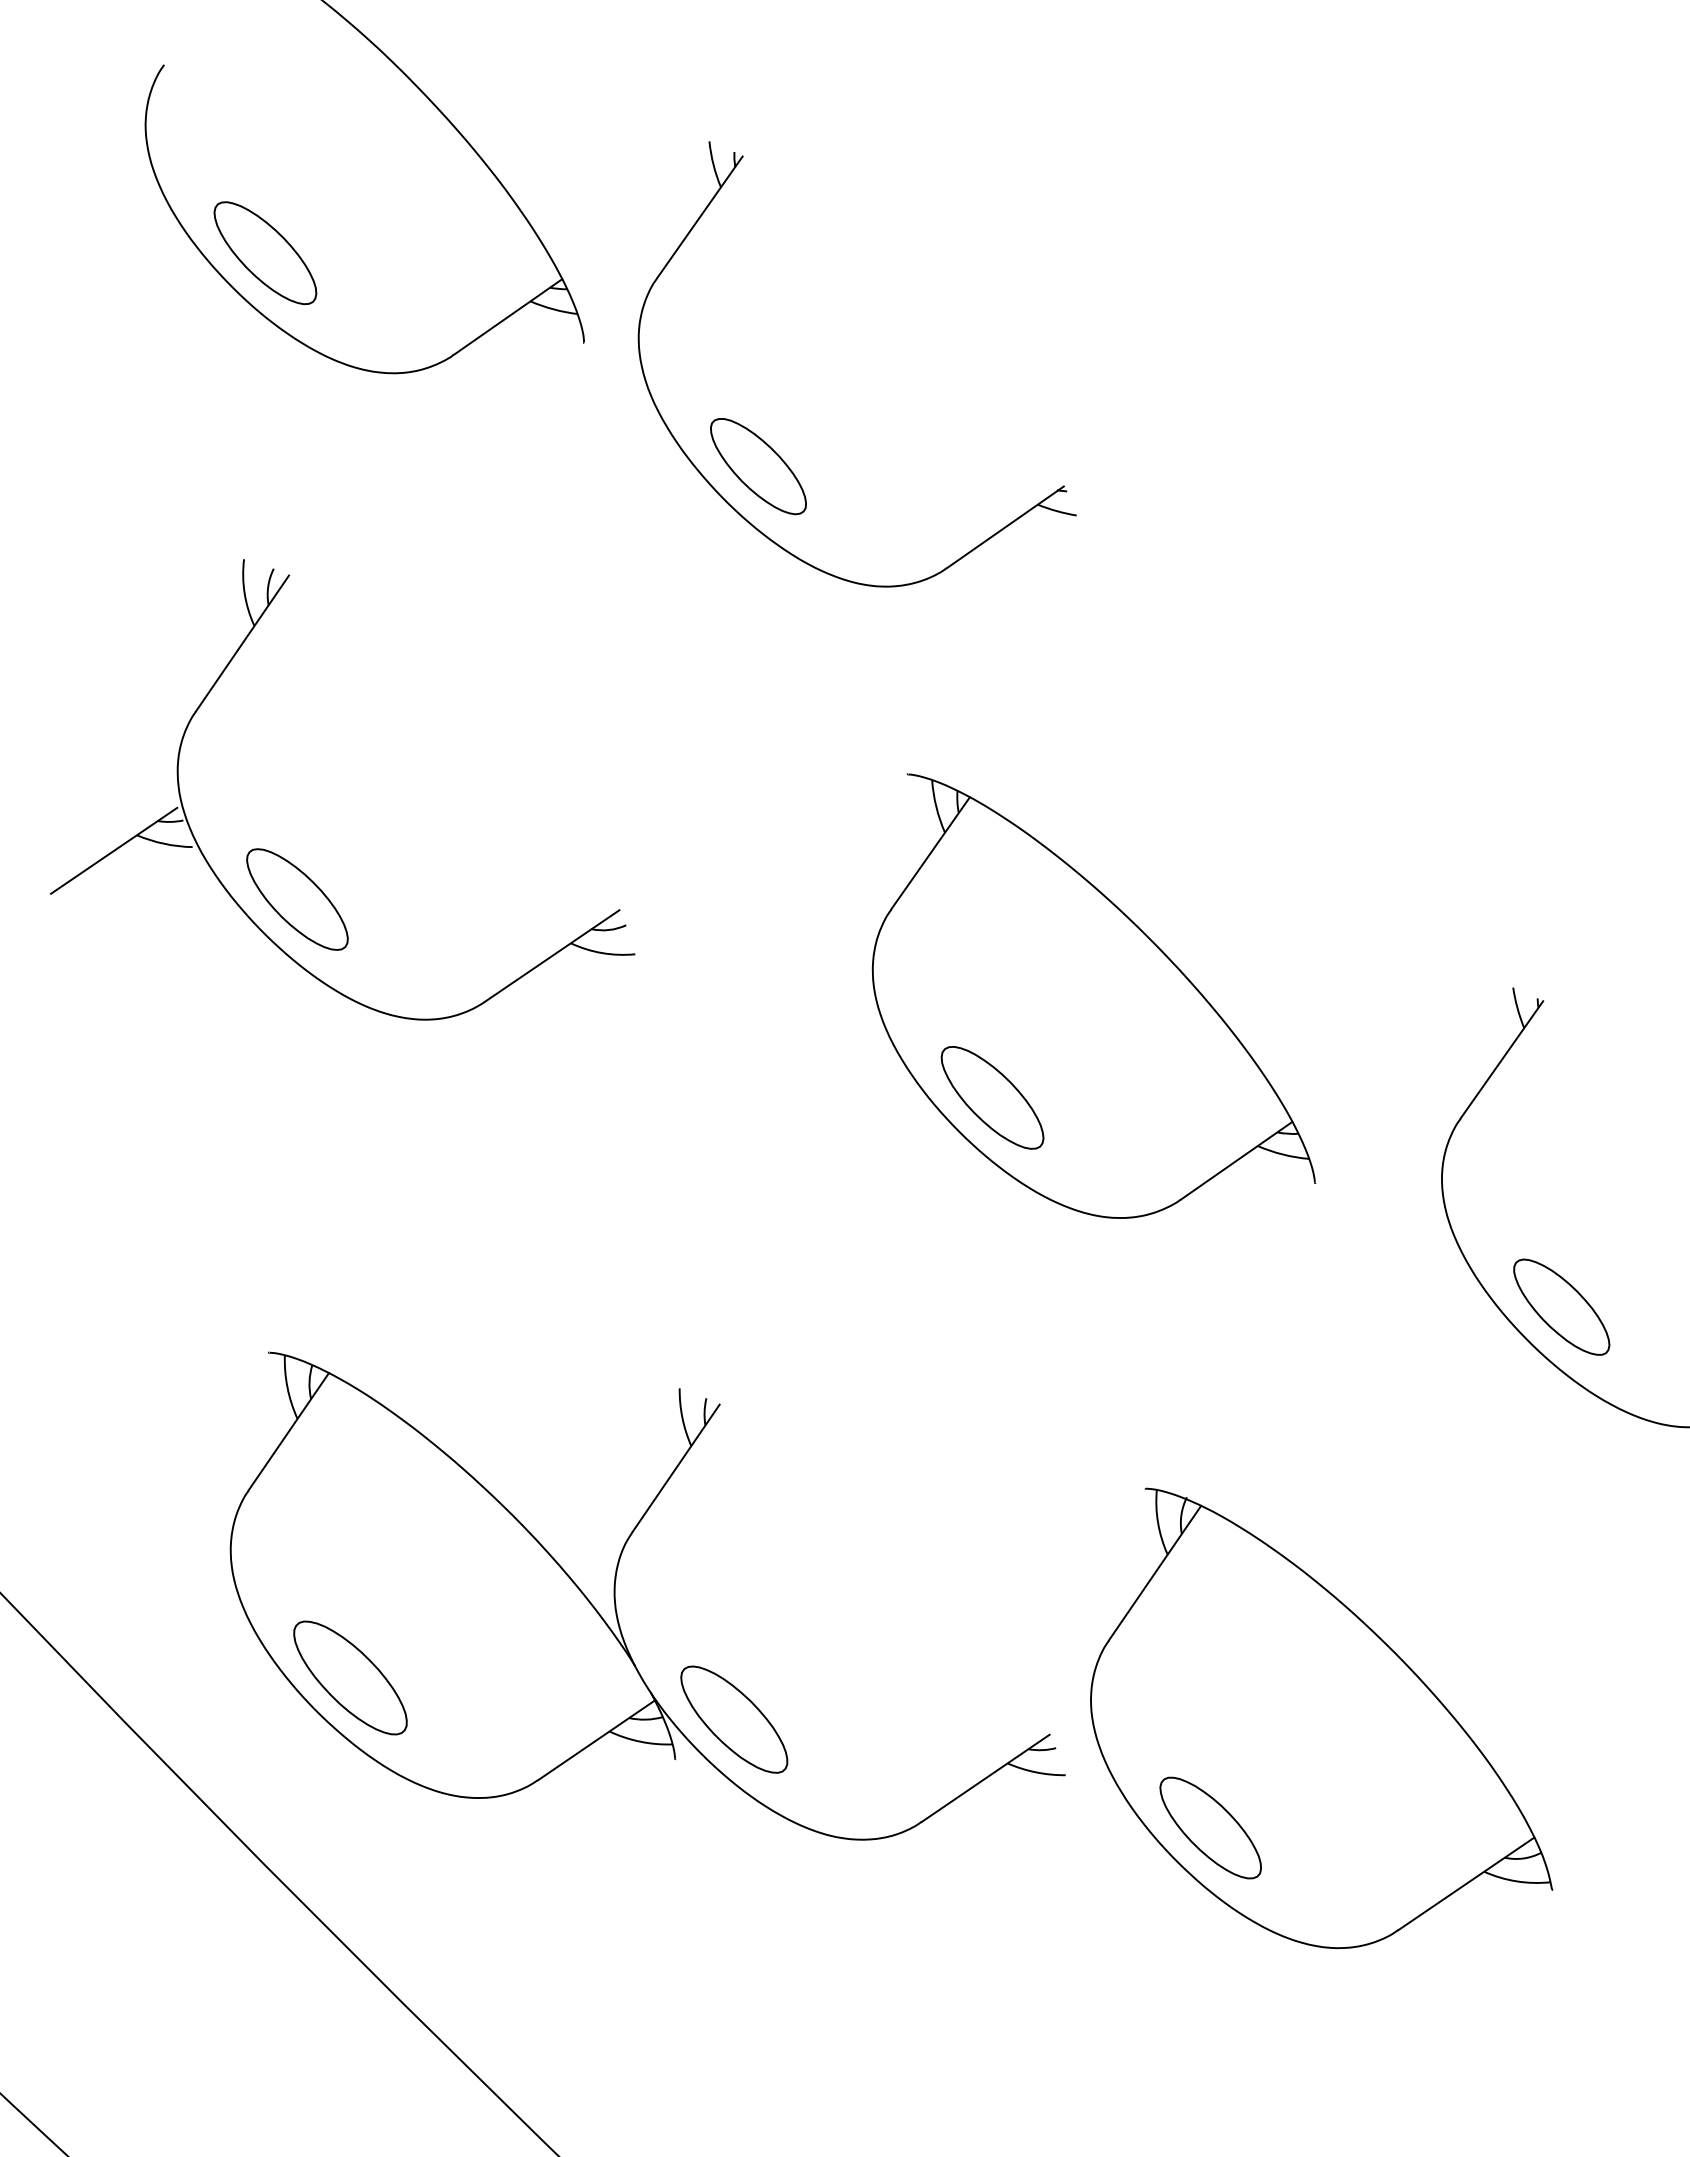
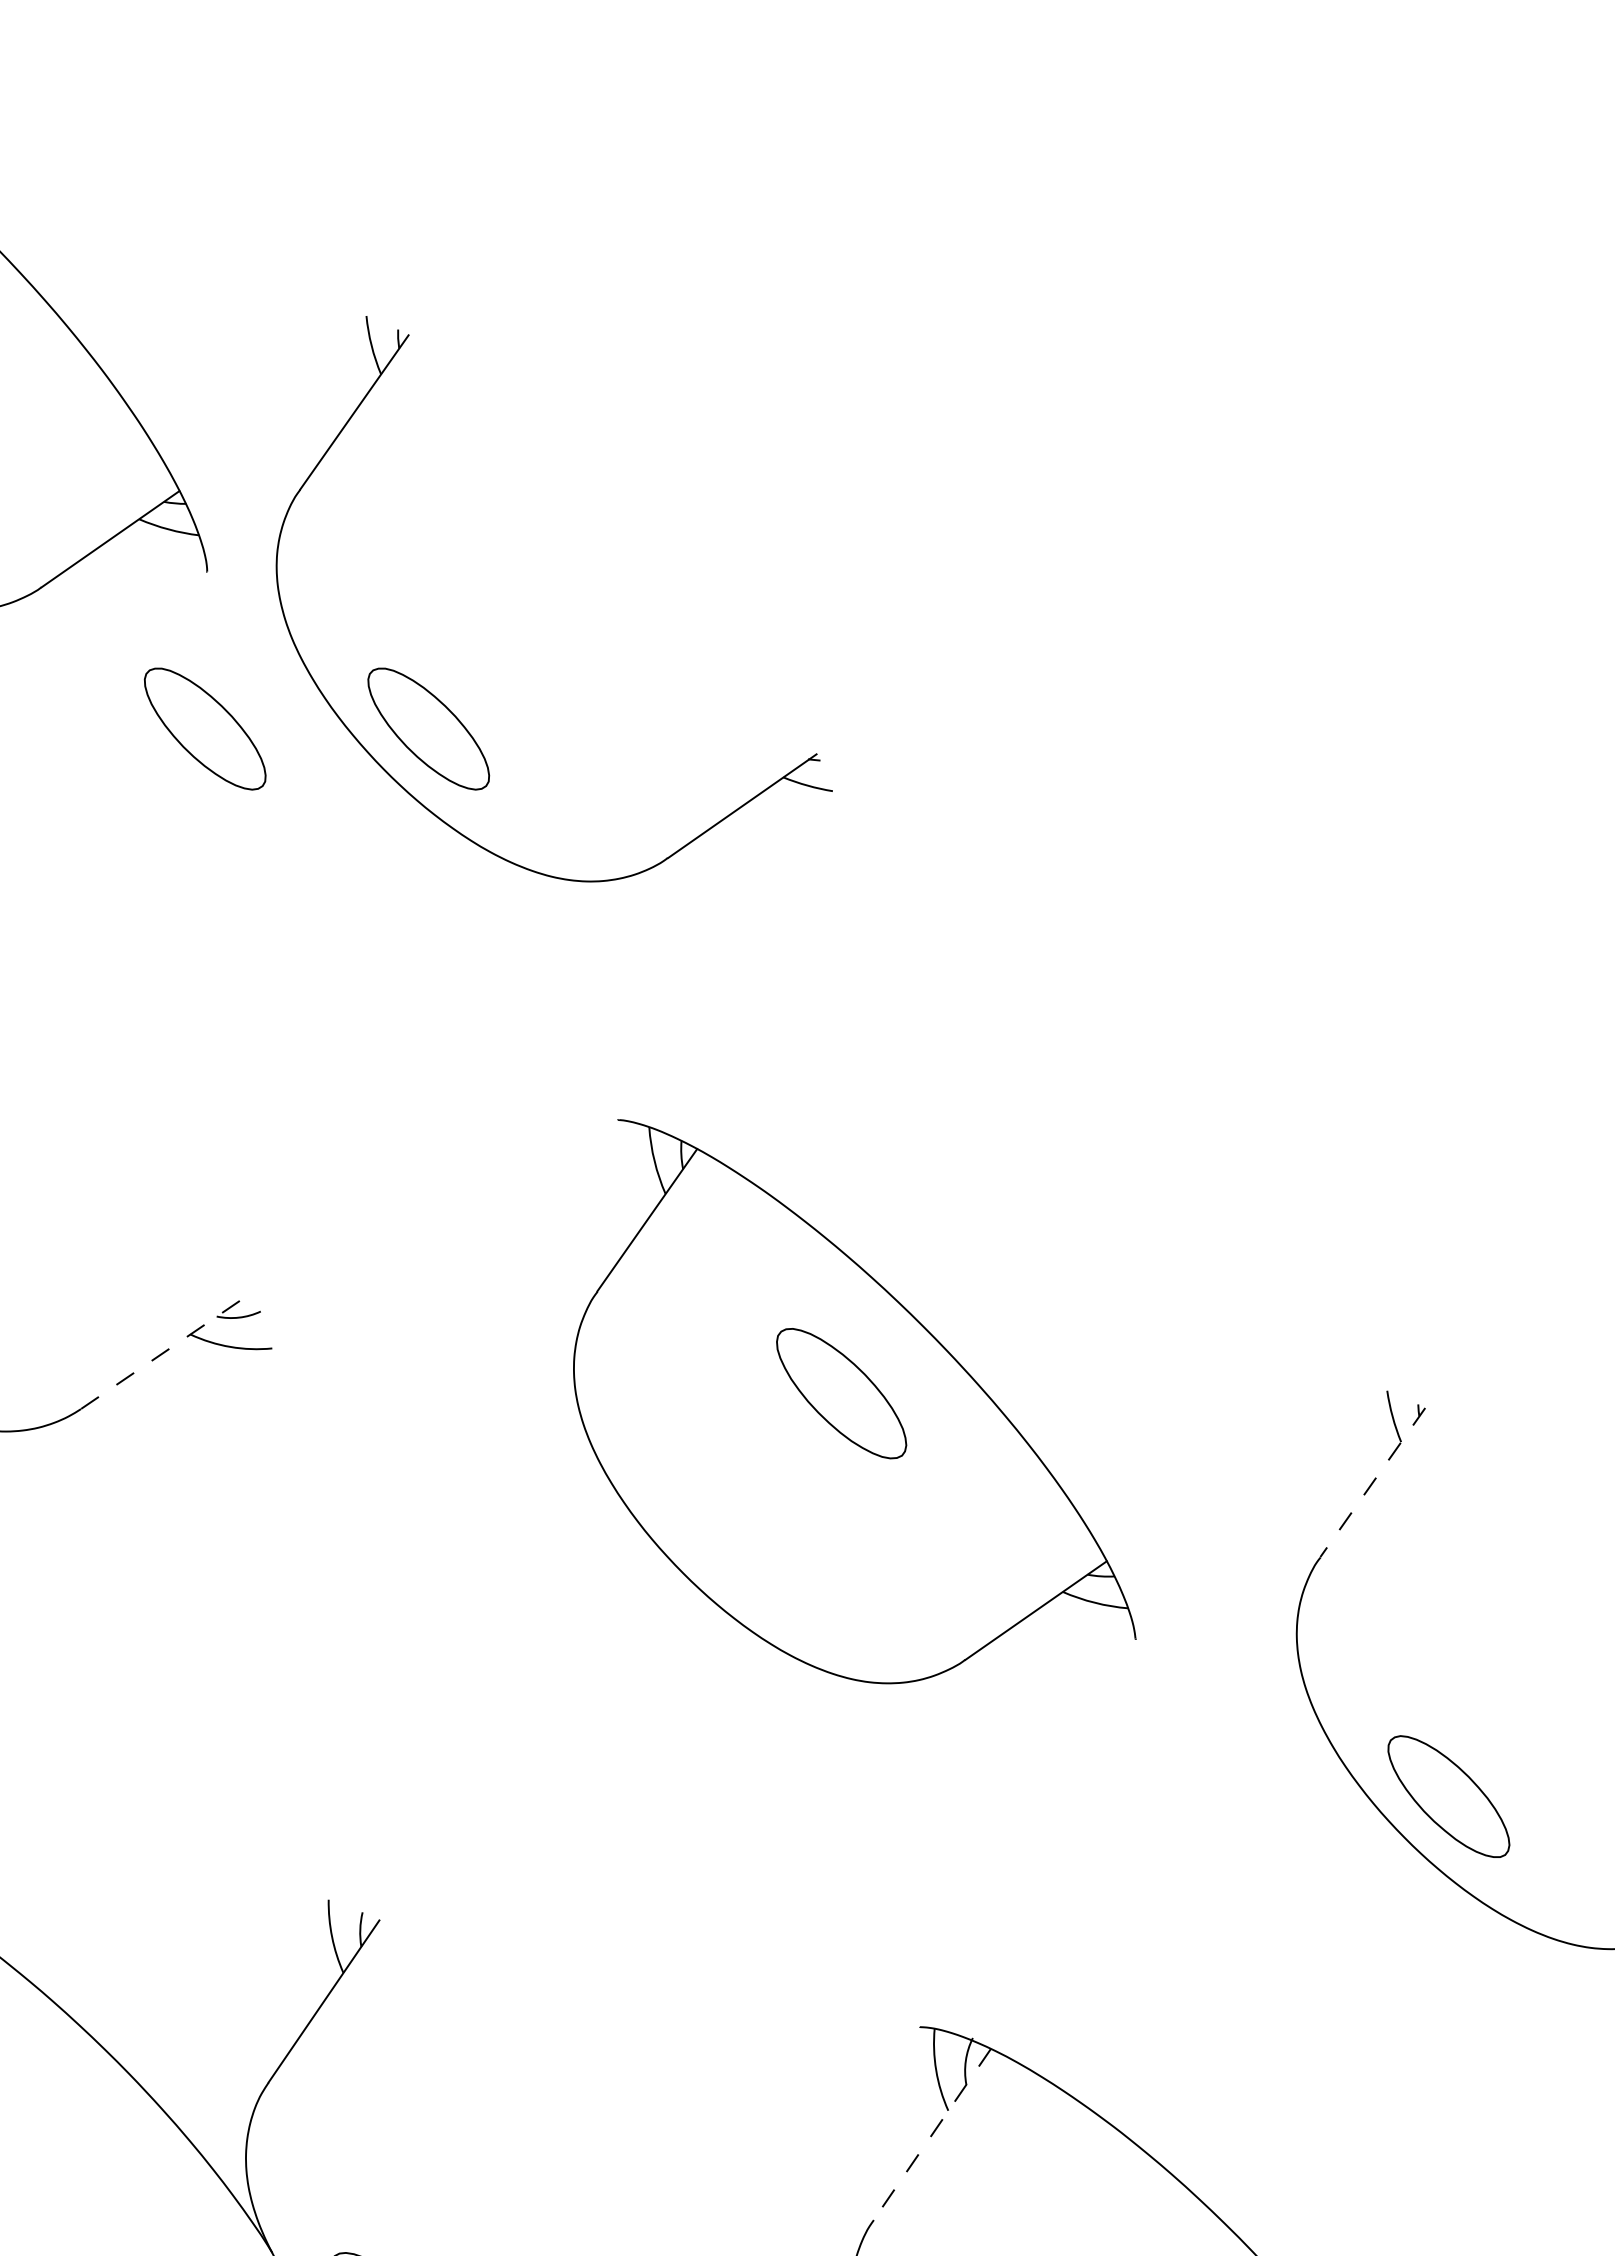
part: (582, 466) -> (205, 728), added
line: (552, 955) -> (167, 1349), solid -> dashed
line: (1501, 1059) -> (1372, 1482), solid -> dashed
part: (992, 1097) -> (841, 1393), moved
line: (1154, 1573) -> (931, 2134), solid -> dashed

